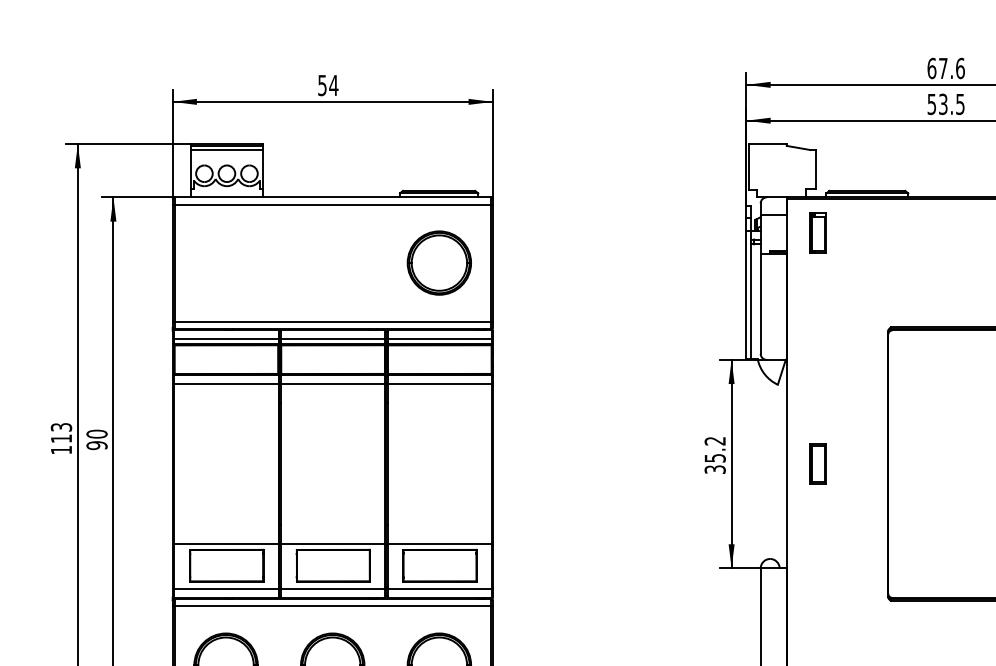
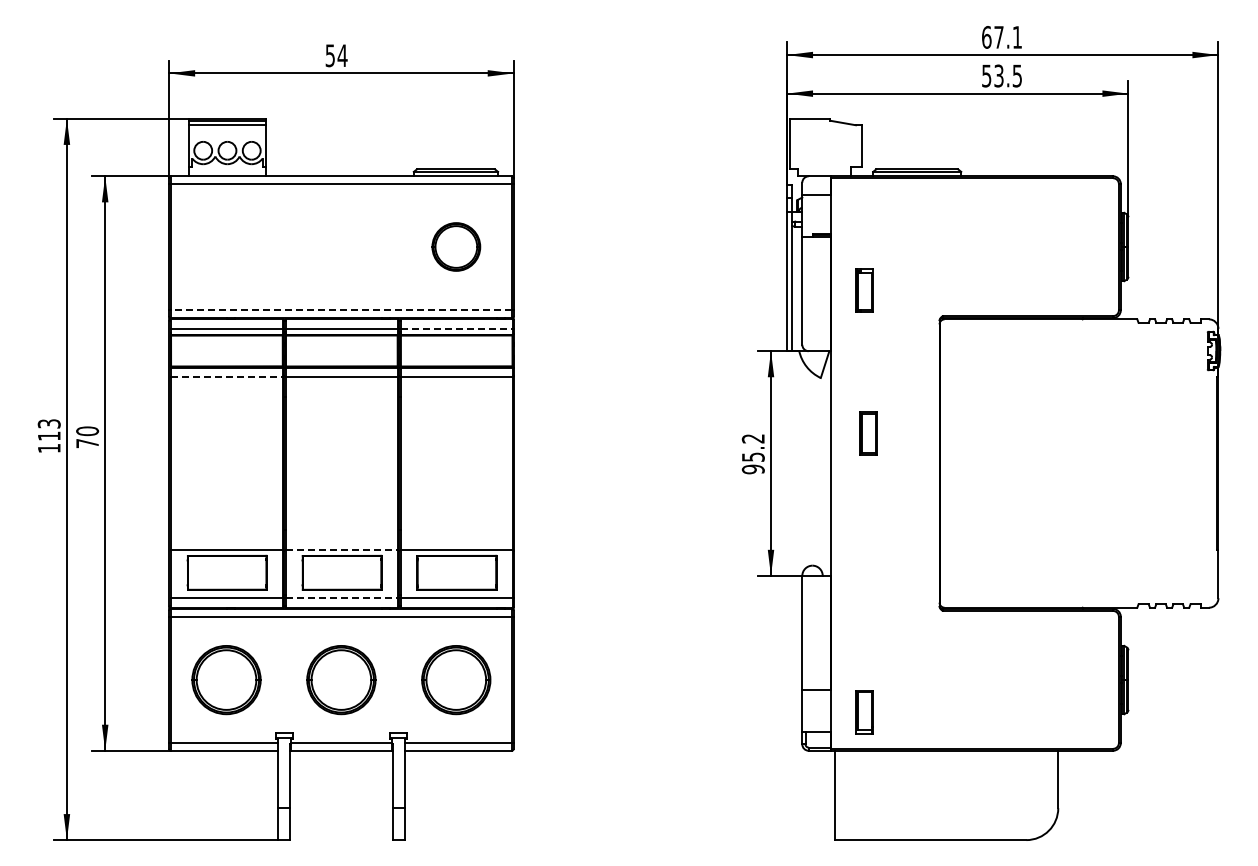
text: (960, 67) -> (1017, 36), 67.6 -> 67.1
part: (818, 232) -> (864, 290), moved
part: (439, 262) -> (456, 246), size x0.7
line: (331, 322) -> (340, 310), solid -> dashed
line: (440, 338) -> (457, 328), solid -> dashed
line: (226, 384) -> (227, 377), solid -> dashed
text: (96, 445) -> (87, 443), 90 -> 70
part: (818, 464) -> (868, 433), moved
text: (715, 469) -> (753, 469), 35.2 -> 95.2
line: (333, 544) -> (342, 550), solid -> dashed
line: (333, 589) -> (342, 598), solid -> dashed

